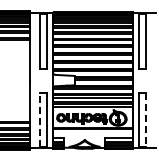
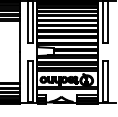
line: (40, 120) -> (27, 81), dashed -> solid
line: (146, 120) -> (108, 81), dashed -> solid

